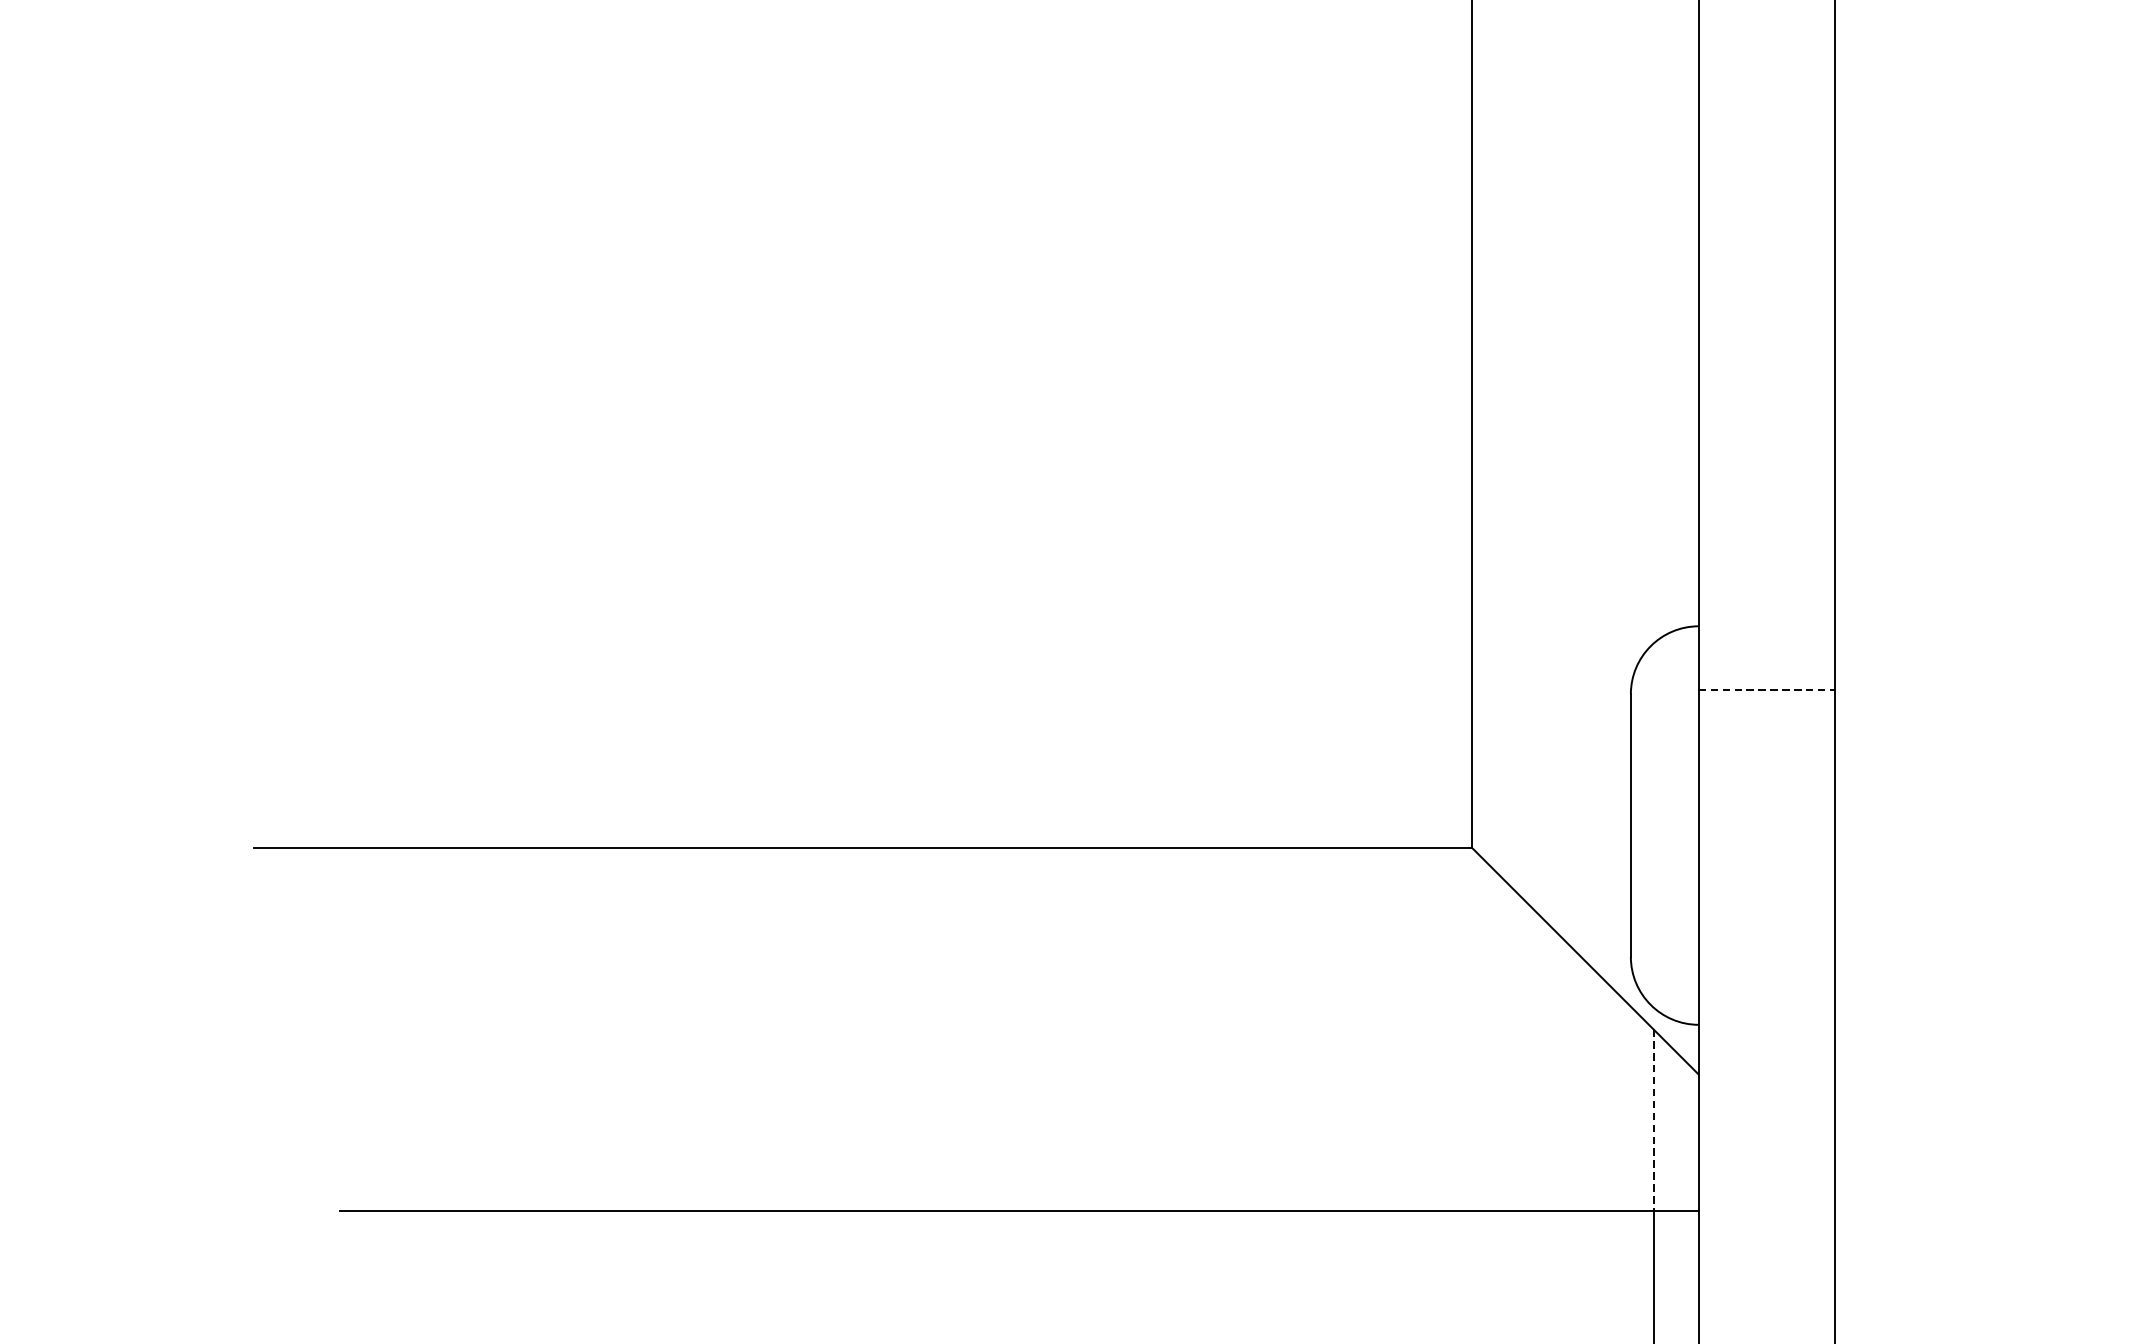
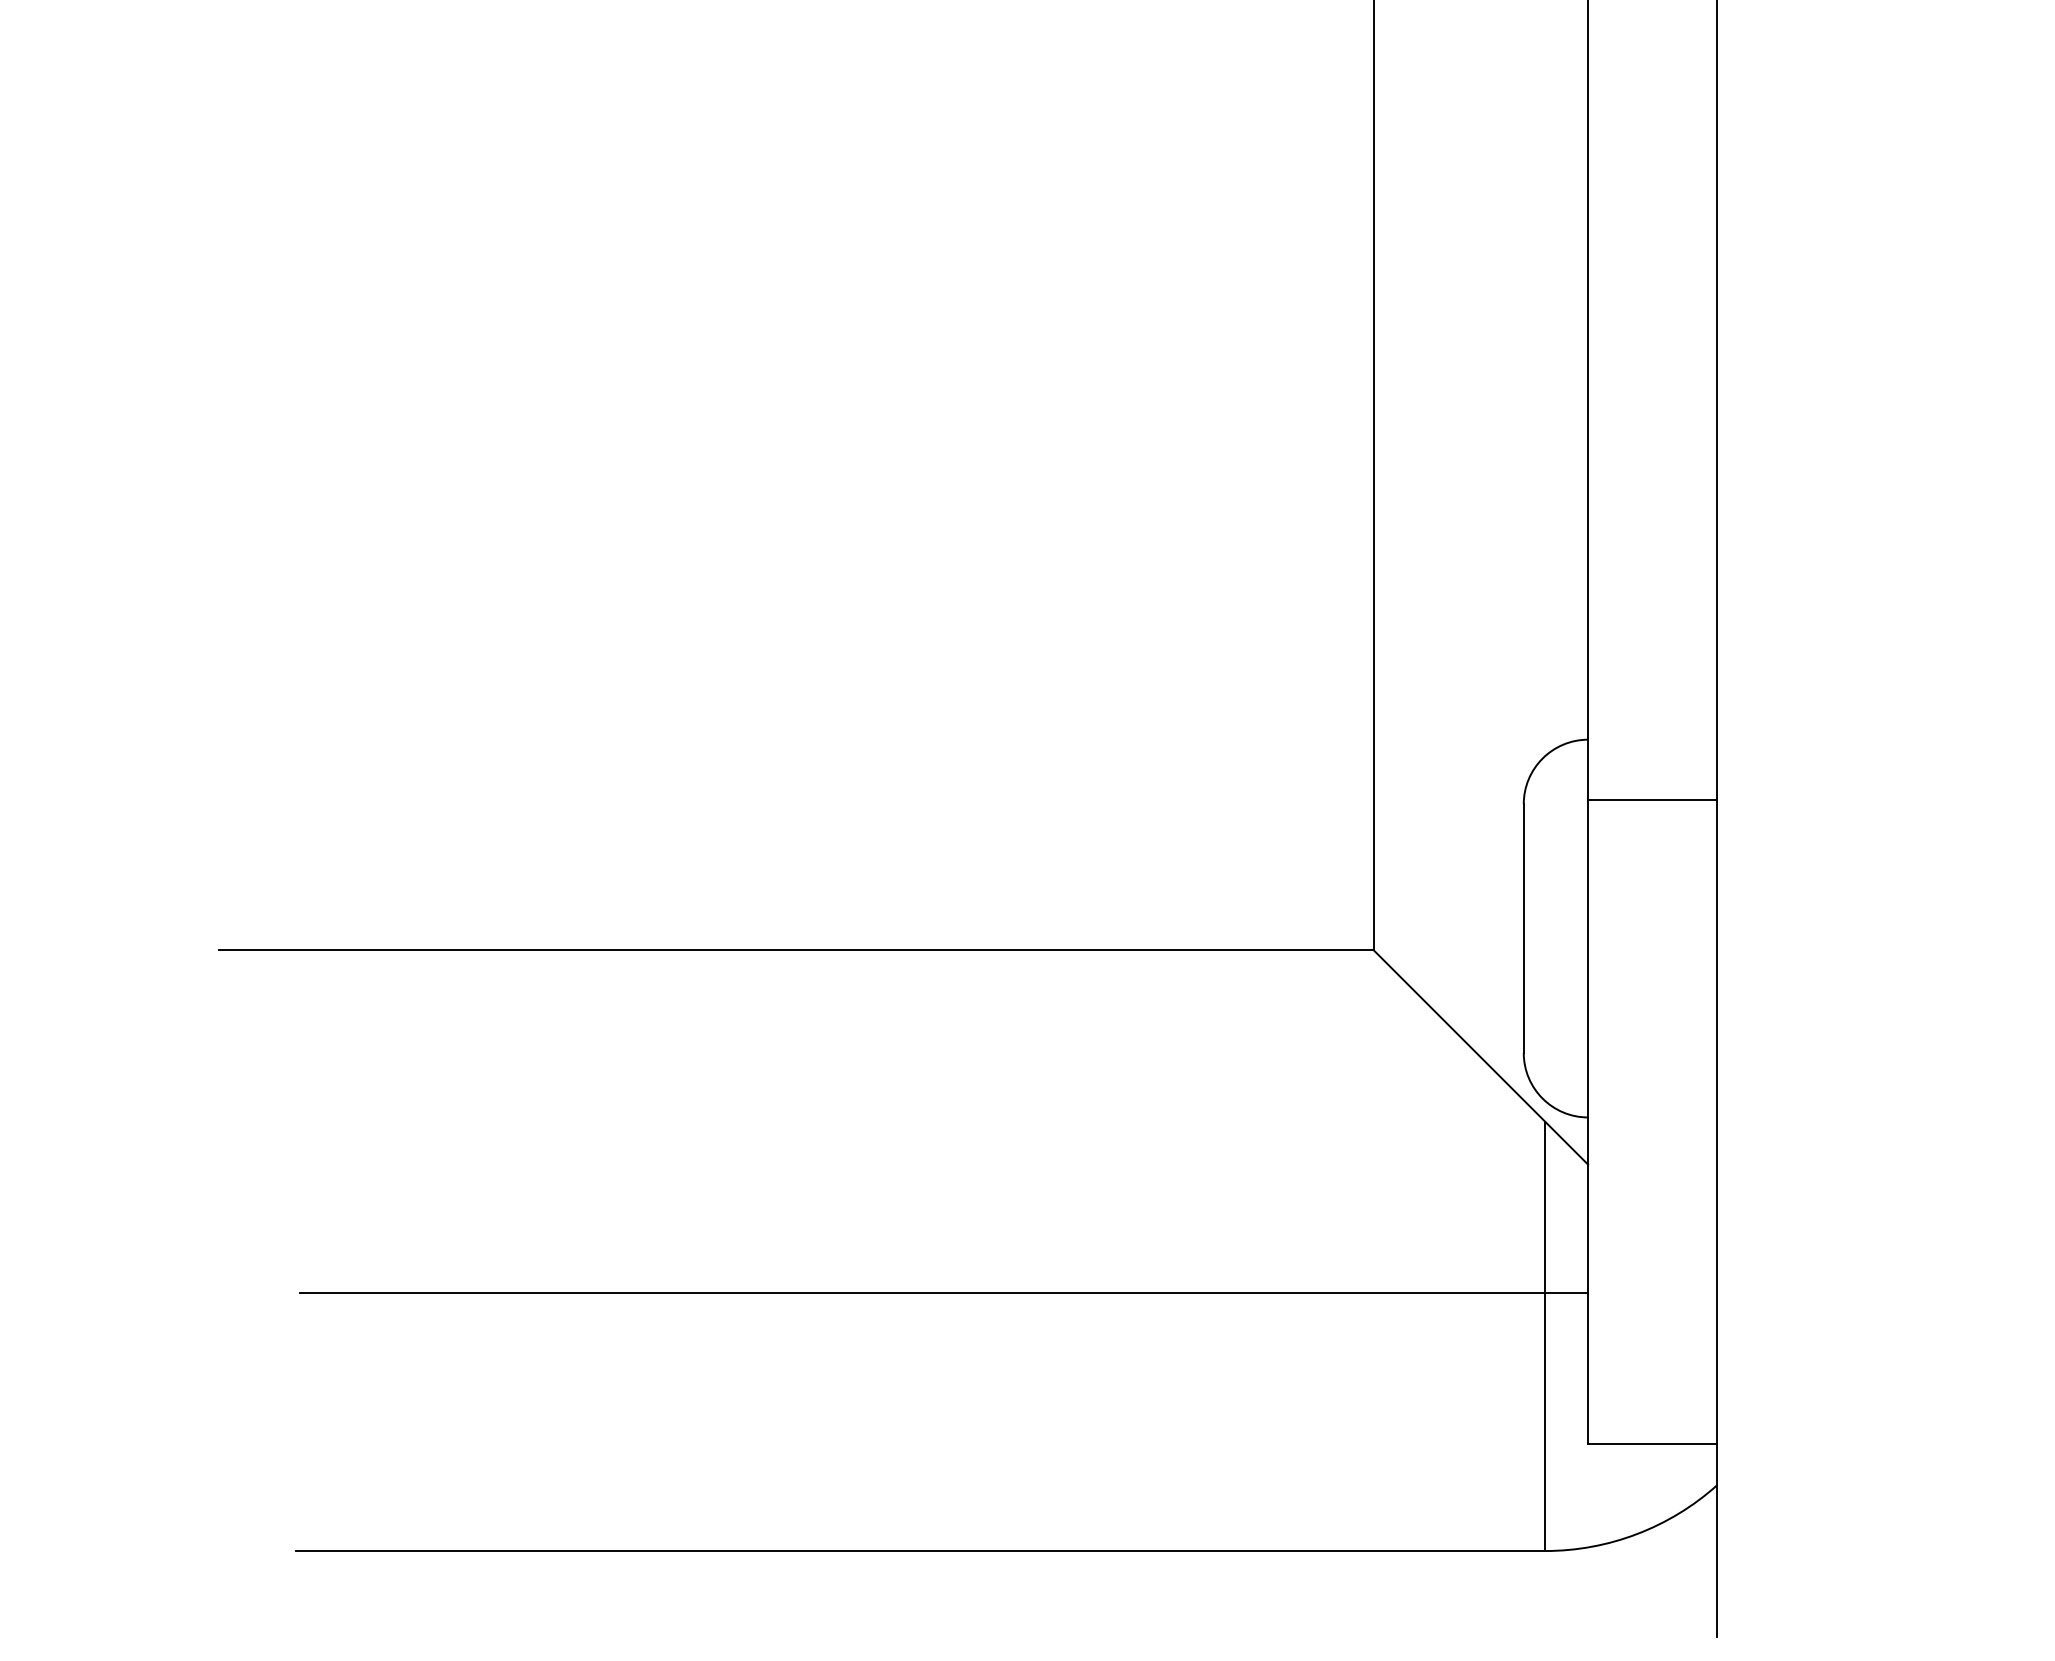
line: (1767, 689) -> (1653, 799), dashed -> solid
line: (1653, 1119) -> (1545, 1207), dashed -> solid

